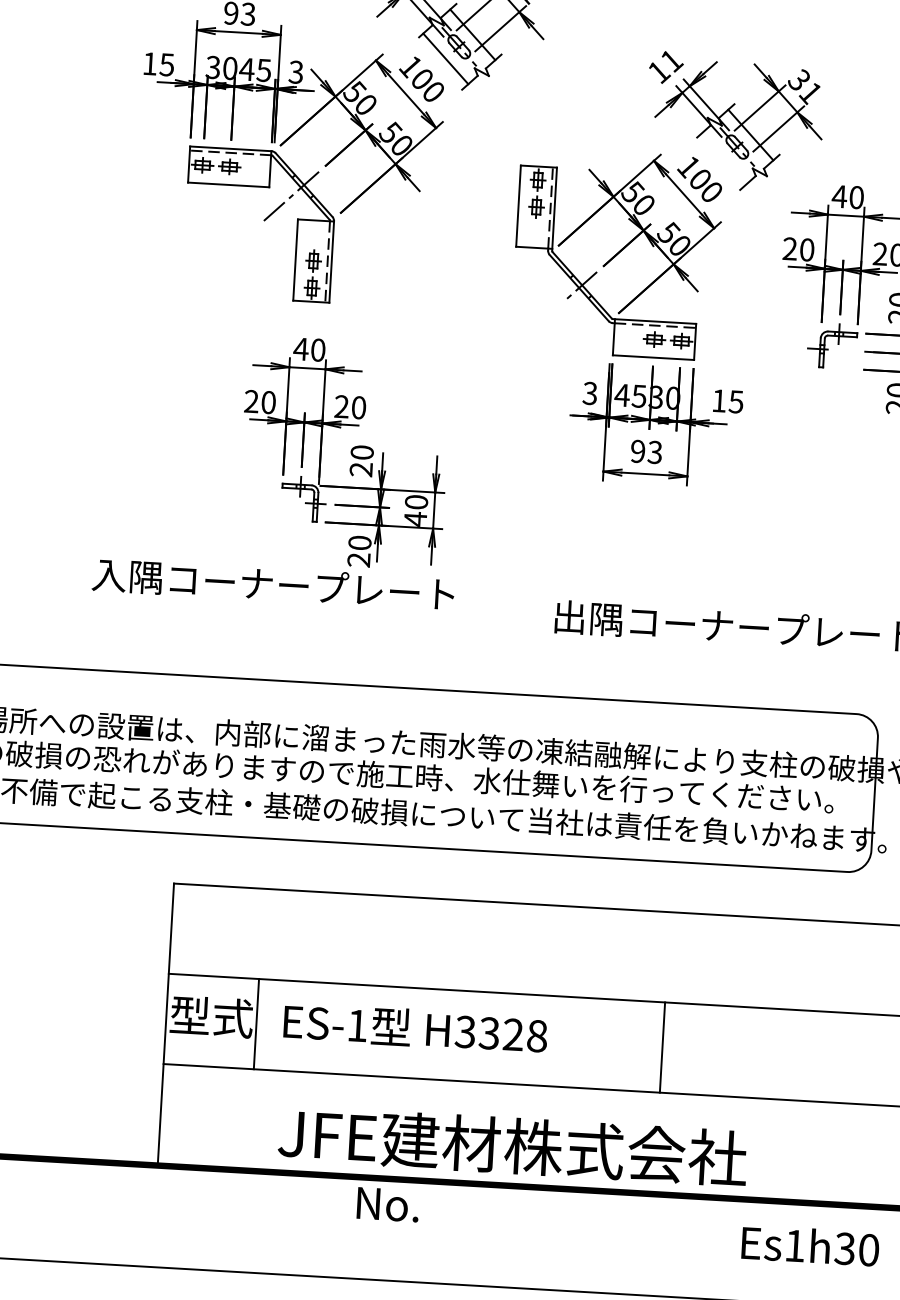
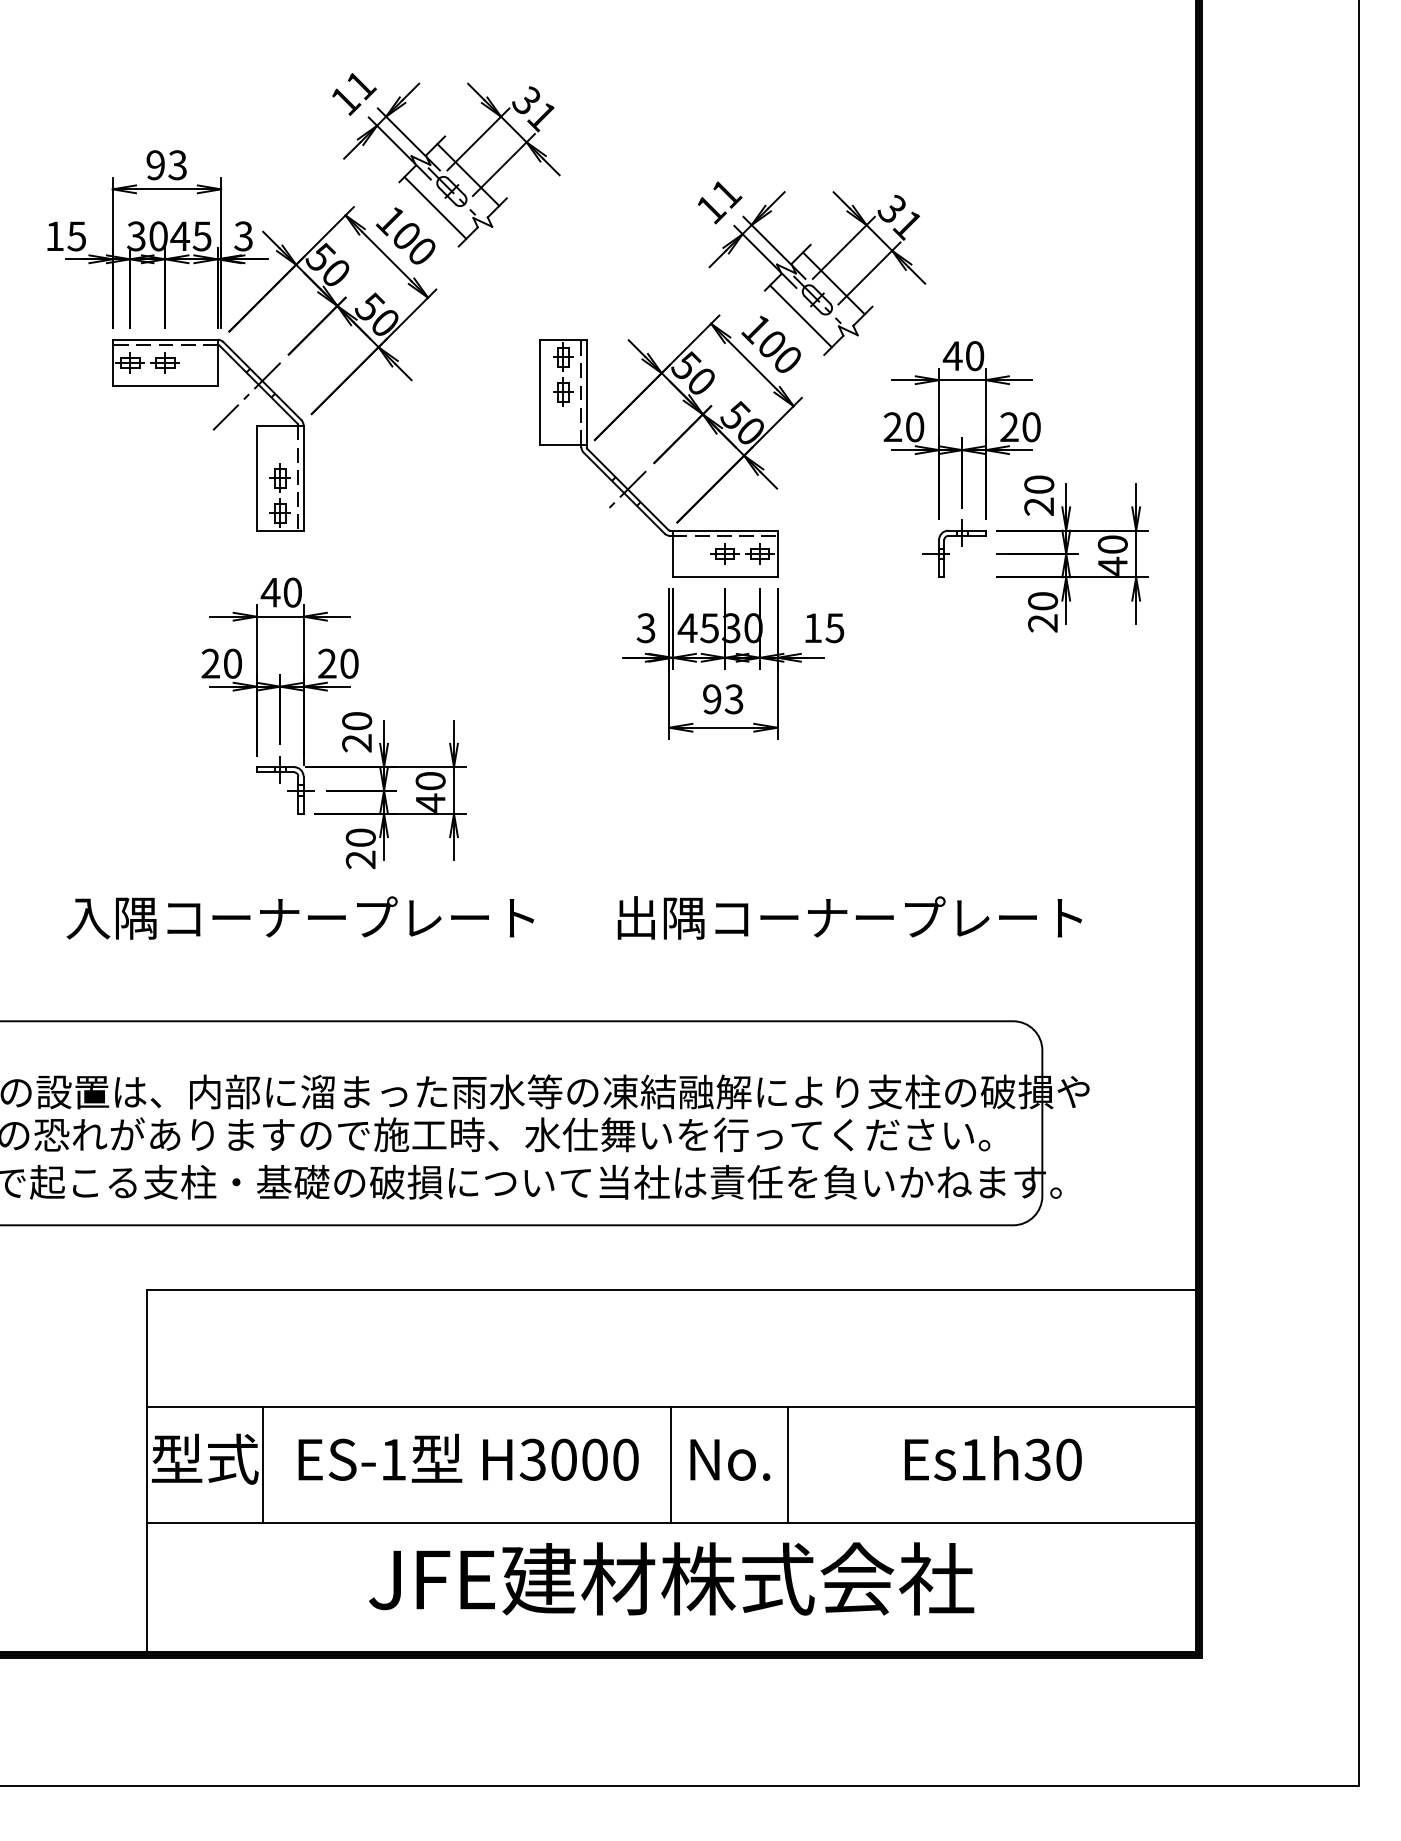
line: (723, 159) -> (800, 316), added
text: (273, 584) -> (300, 917), moved
text: (513, 1034) -> (594, 1459), H3328 -> H3000
line: (572, 1041) -> (671, 1464), added
text: (512, 1145) -> (671, 1578), moved
text: (388, 1204) -> (730, 1459), moved
text: (810, 1245) -> (993, 1458), moved

